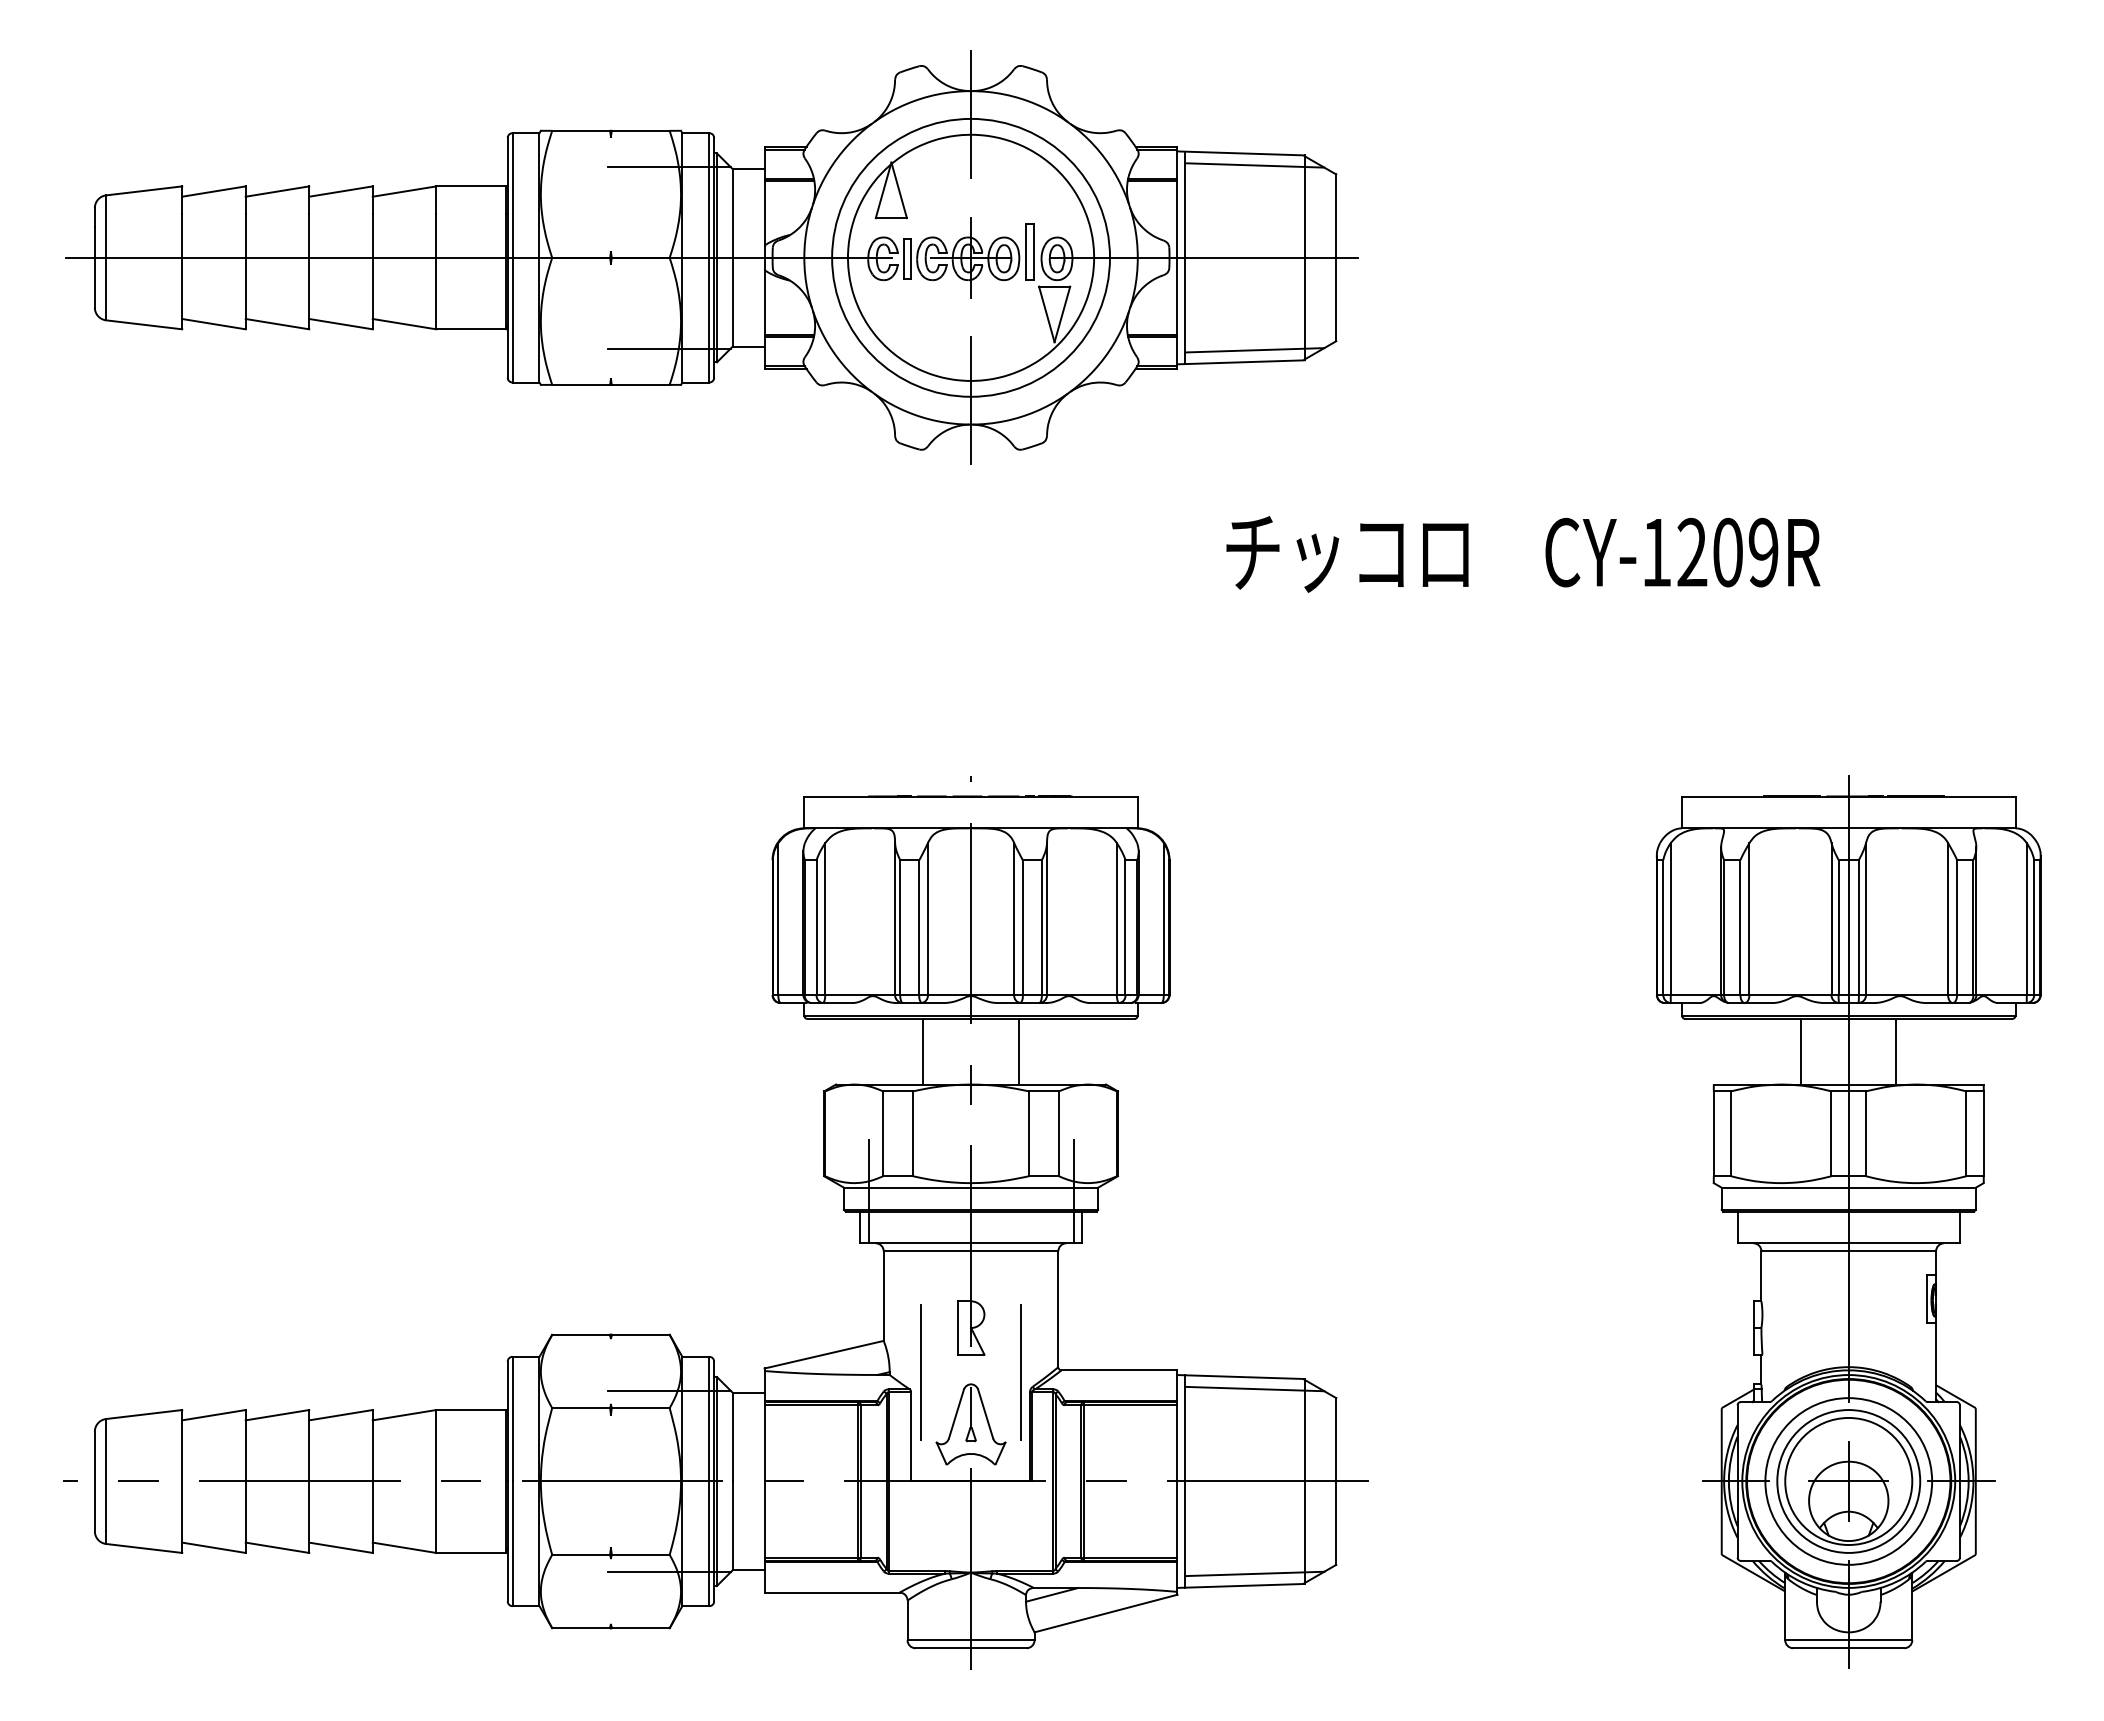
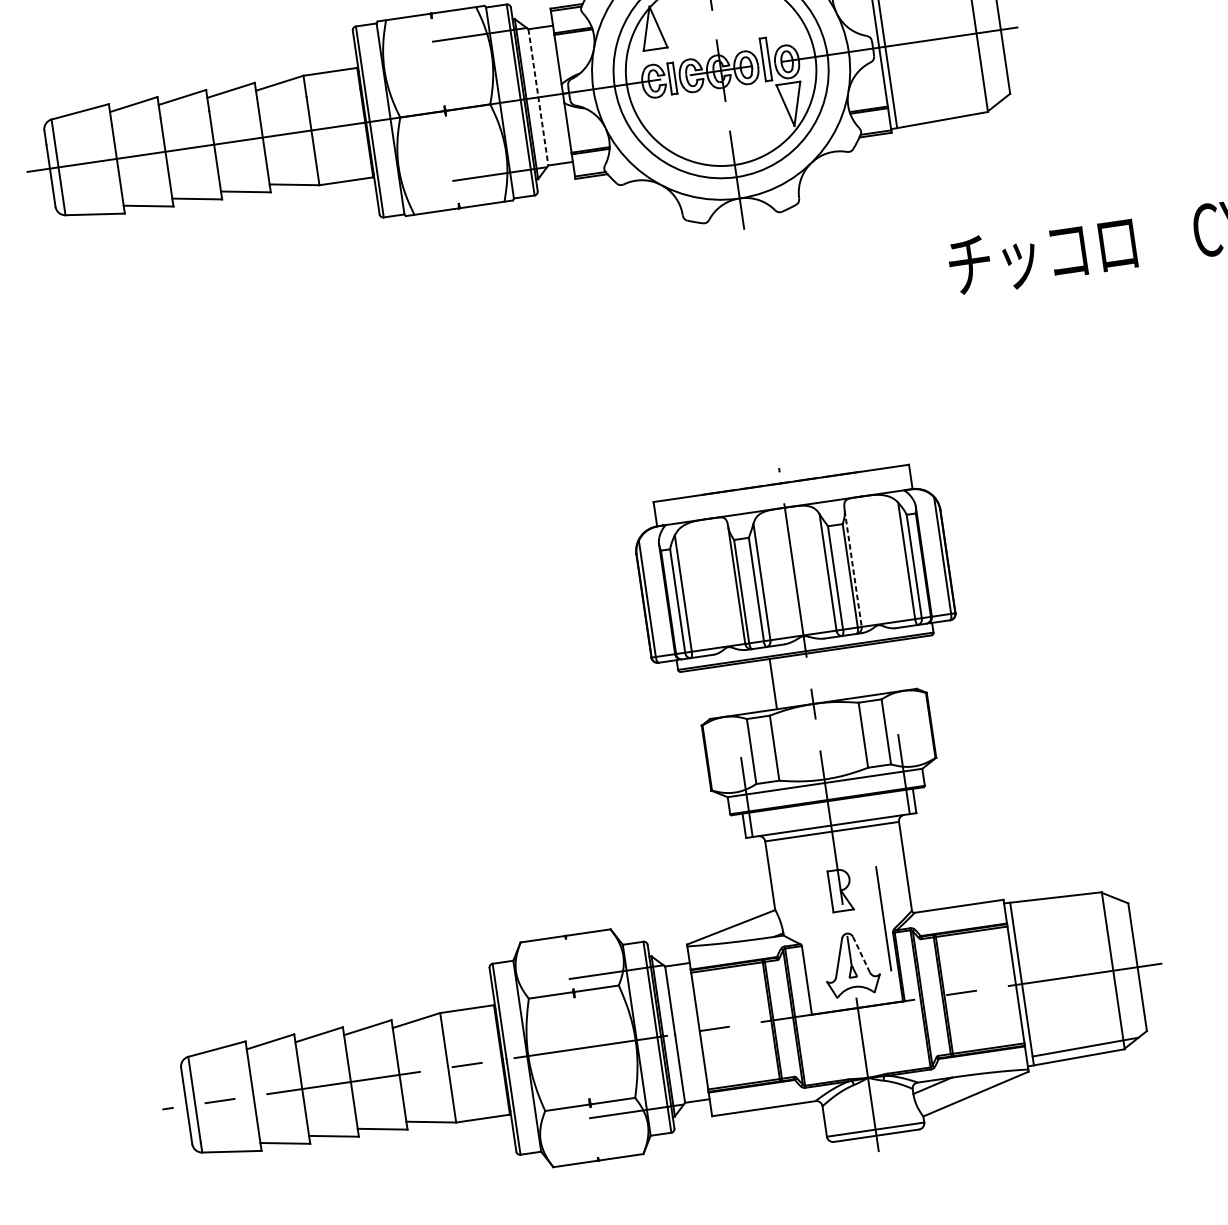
line: (732, 257) -> (538, 97), solid -> dashed
line: (1254, 350) -> (948, 110), removed
line: (1047, 919) -> (853, 569), solid -> dashed
line: (1018, 1051) -> (846, 673), removed
line: (920, 1372) -> (806, 930), removed
line: (1254, 1388) -> (1064, 905), removed
line: (985, 1413) -> (861, 954), solid -> dashed

